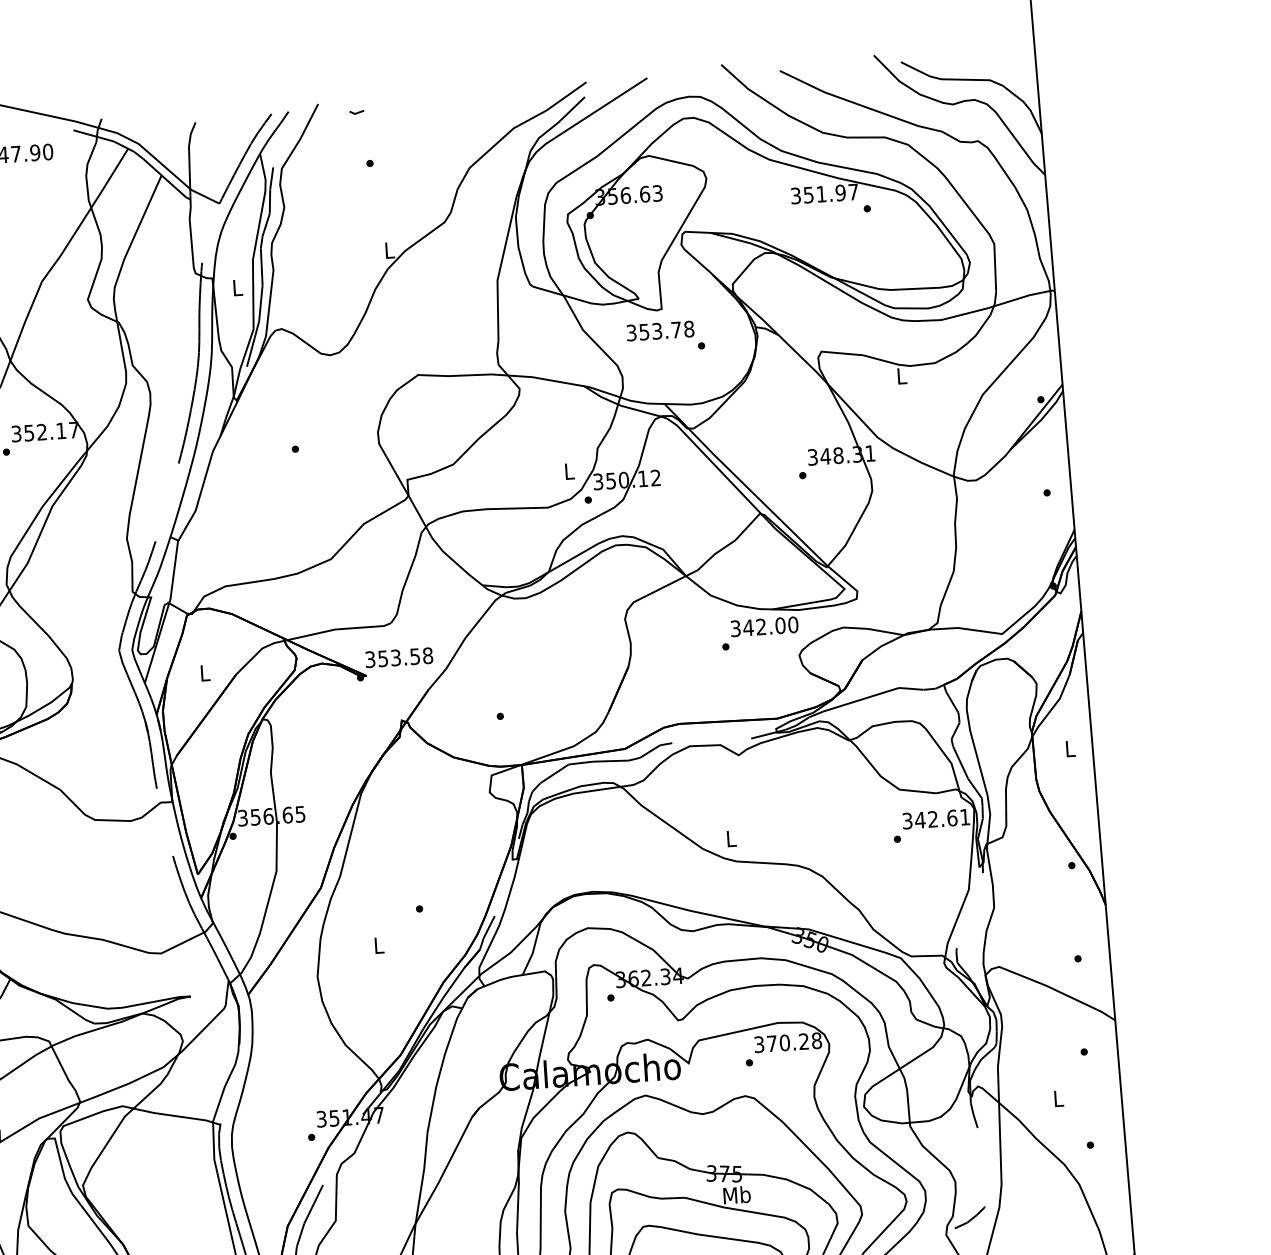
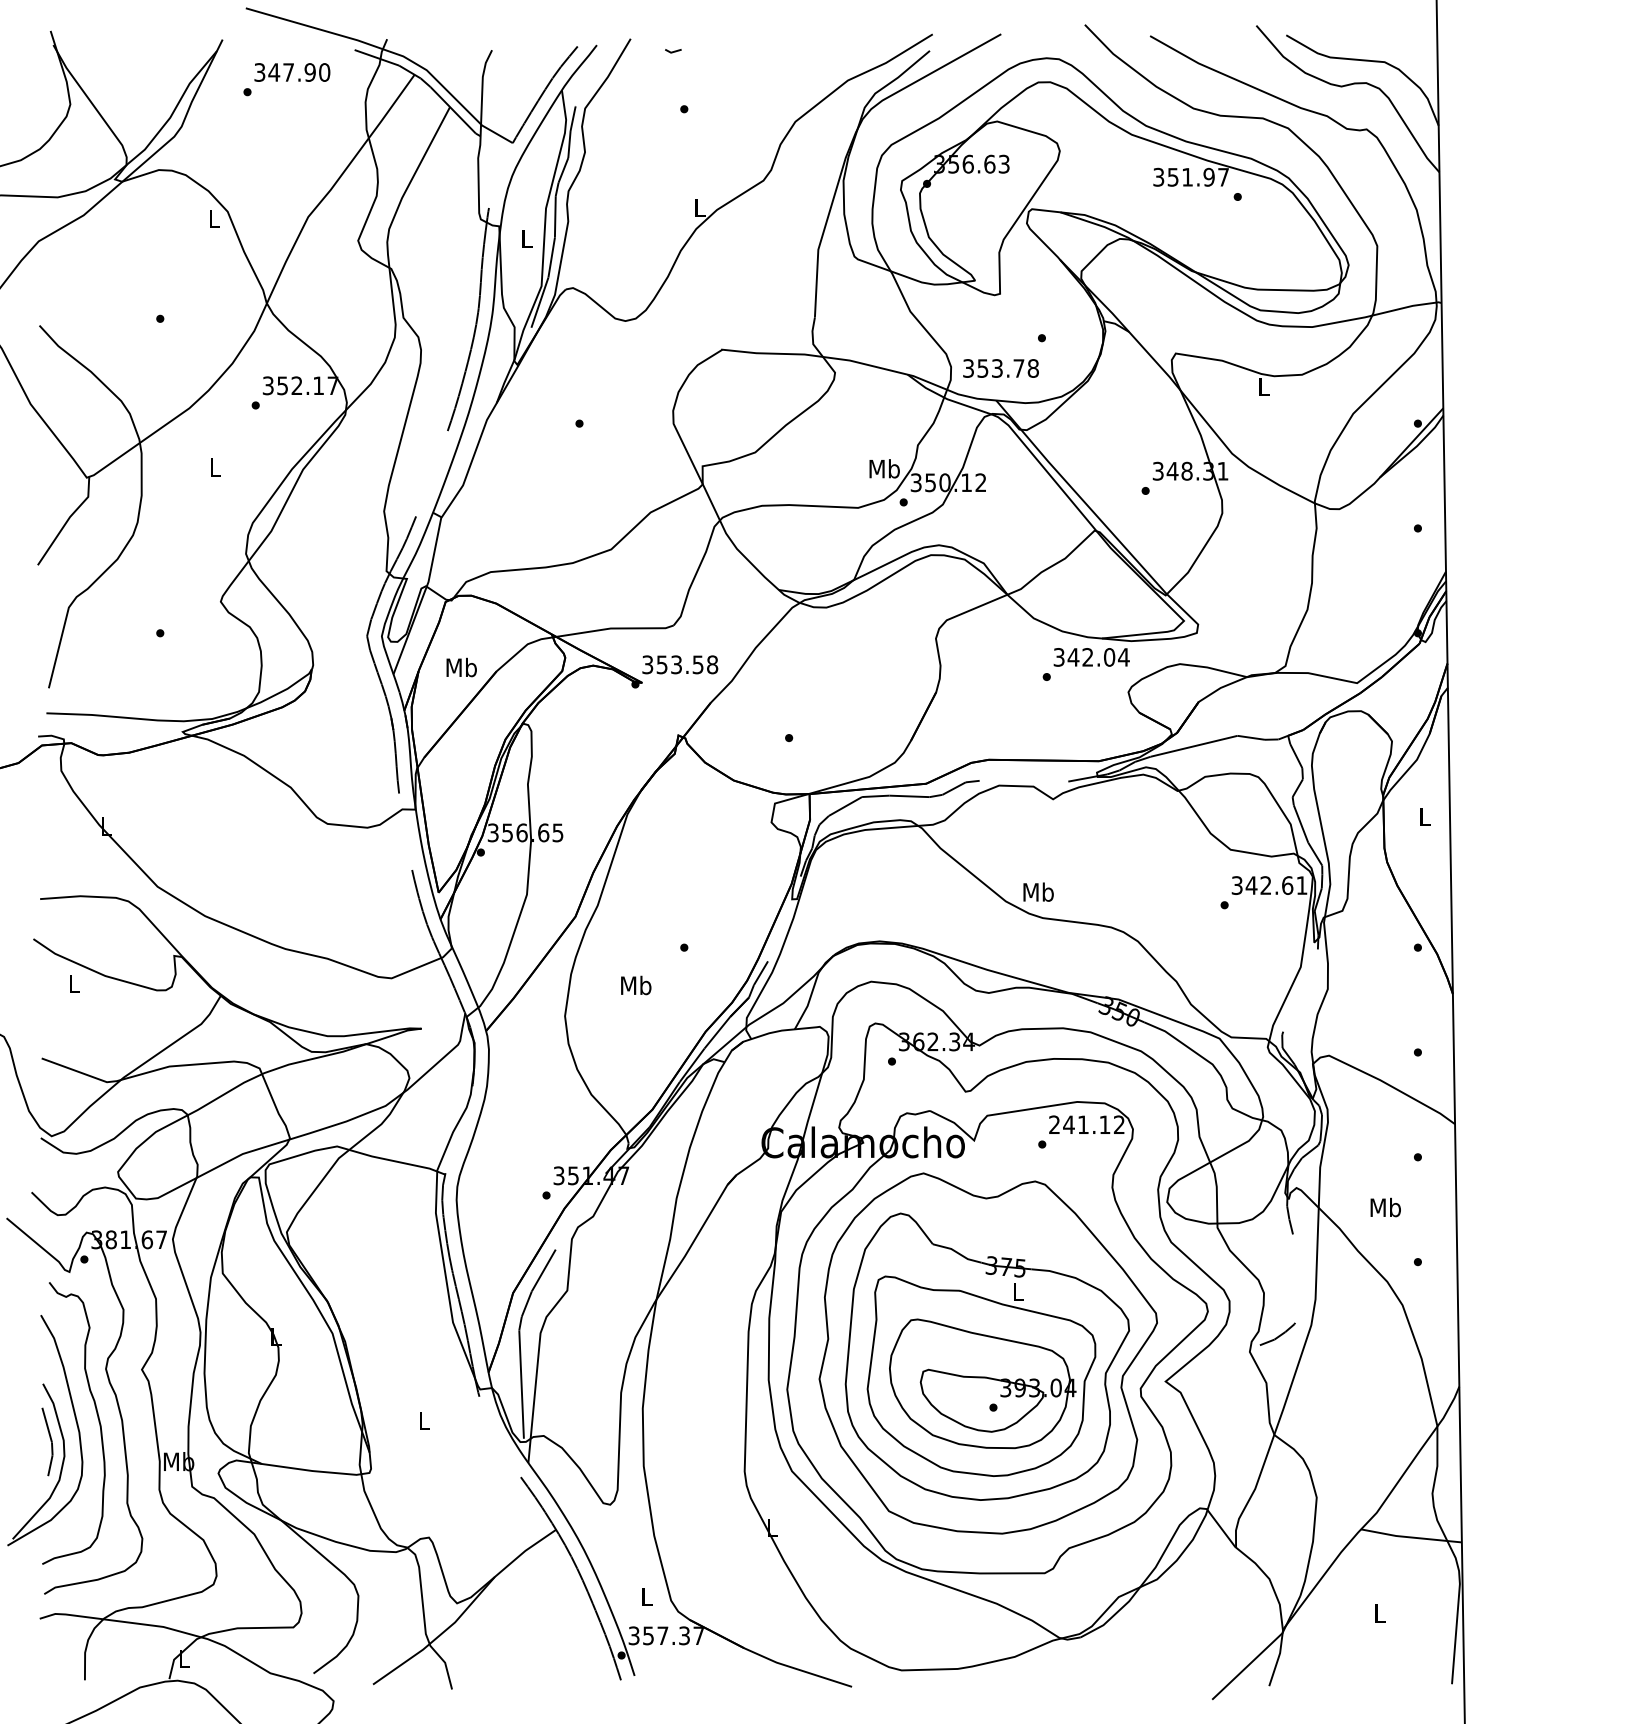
text: (659, 331) -> (1000, 368), moved
text: (569, 471) -> (884, 468), L -> Mb
text: (792, 625) -> (1123, 657), 342.00 -> 342.04
text: (204, 672) -> (461, 667), L -> Mb
text: (731, 838) -> (1038, 891), L -> Mb
text: (379, 945) -> (636, 985), L -> Mb
text: (787, 1042) -> (1086, 1124), 370.28 -> 241.12
text: (1058, 1098) -> (1385, 1207), L -> Mb
text: (737, 1194) -> (1018, 1291), Mb -> L

